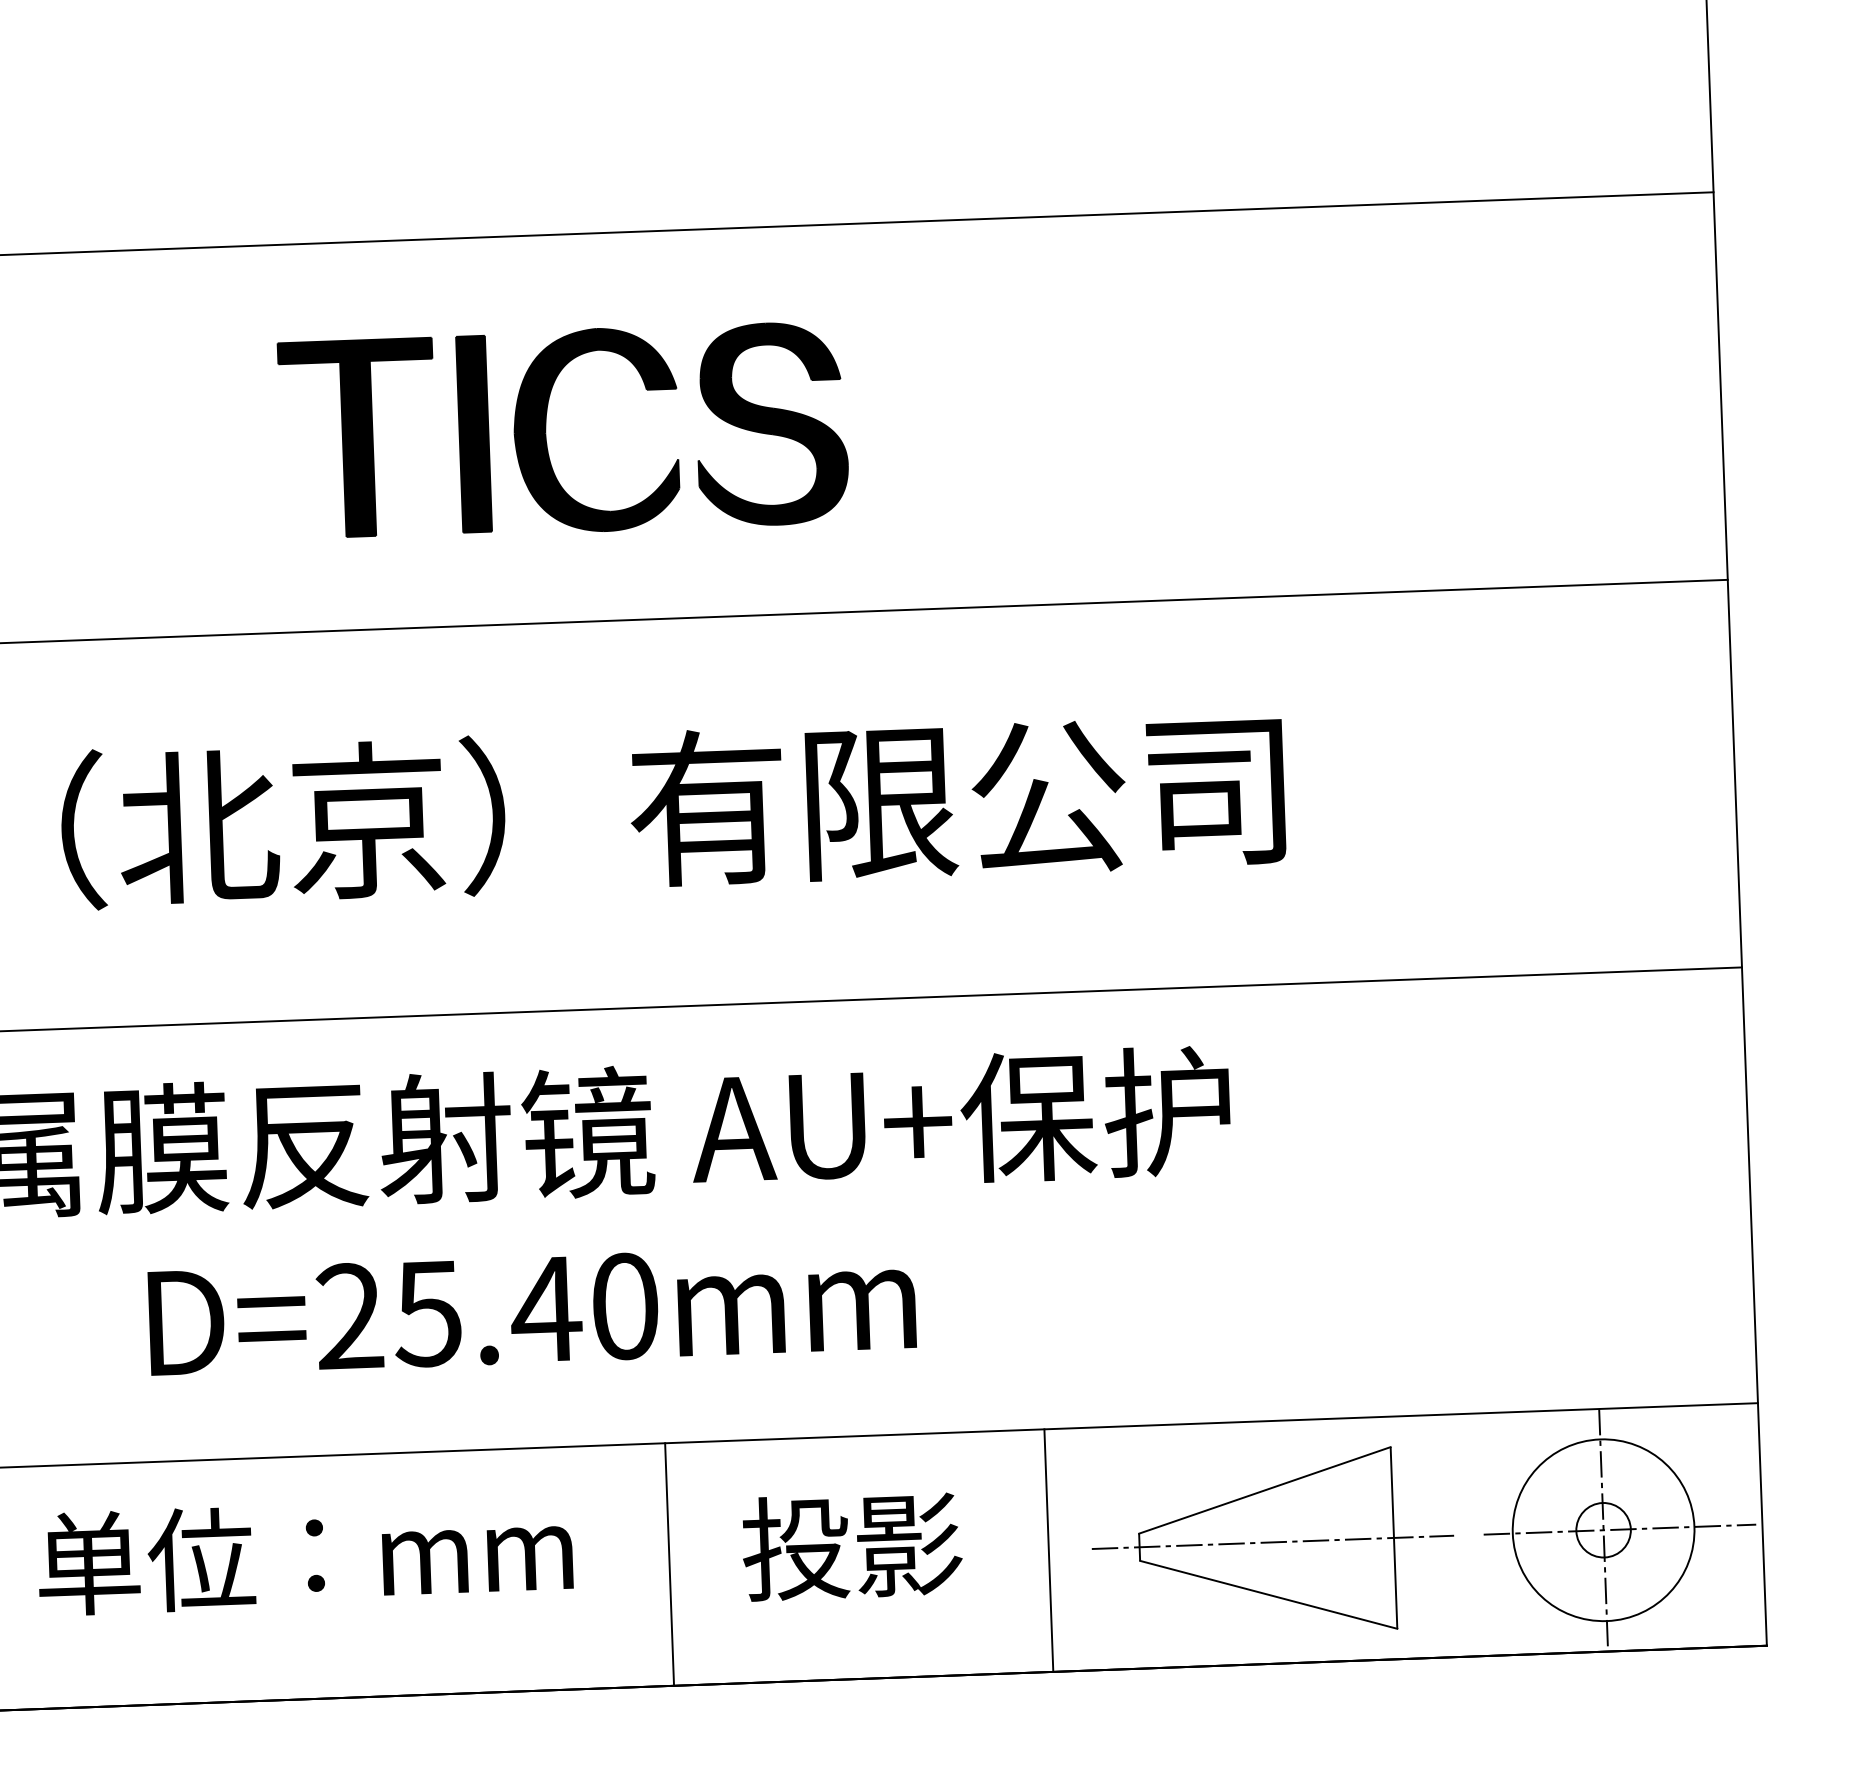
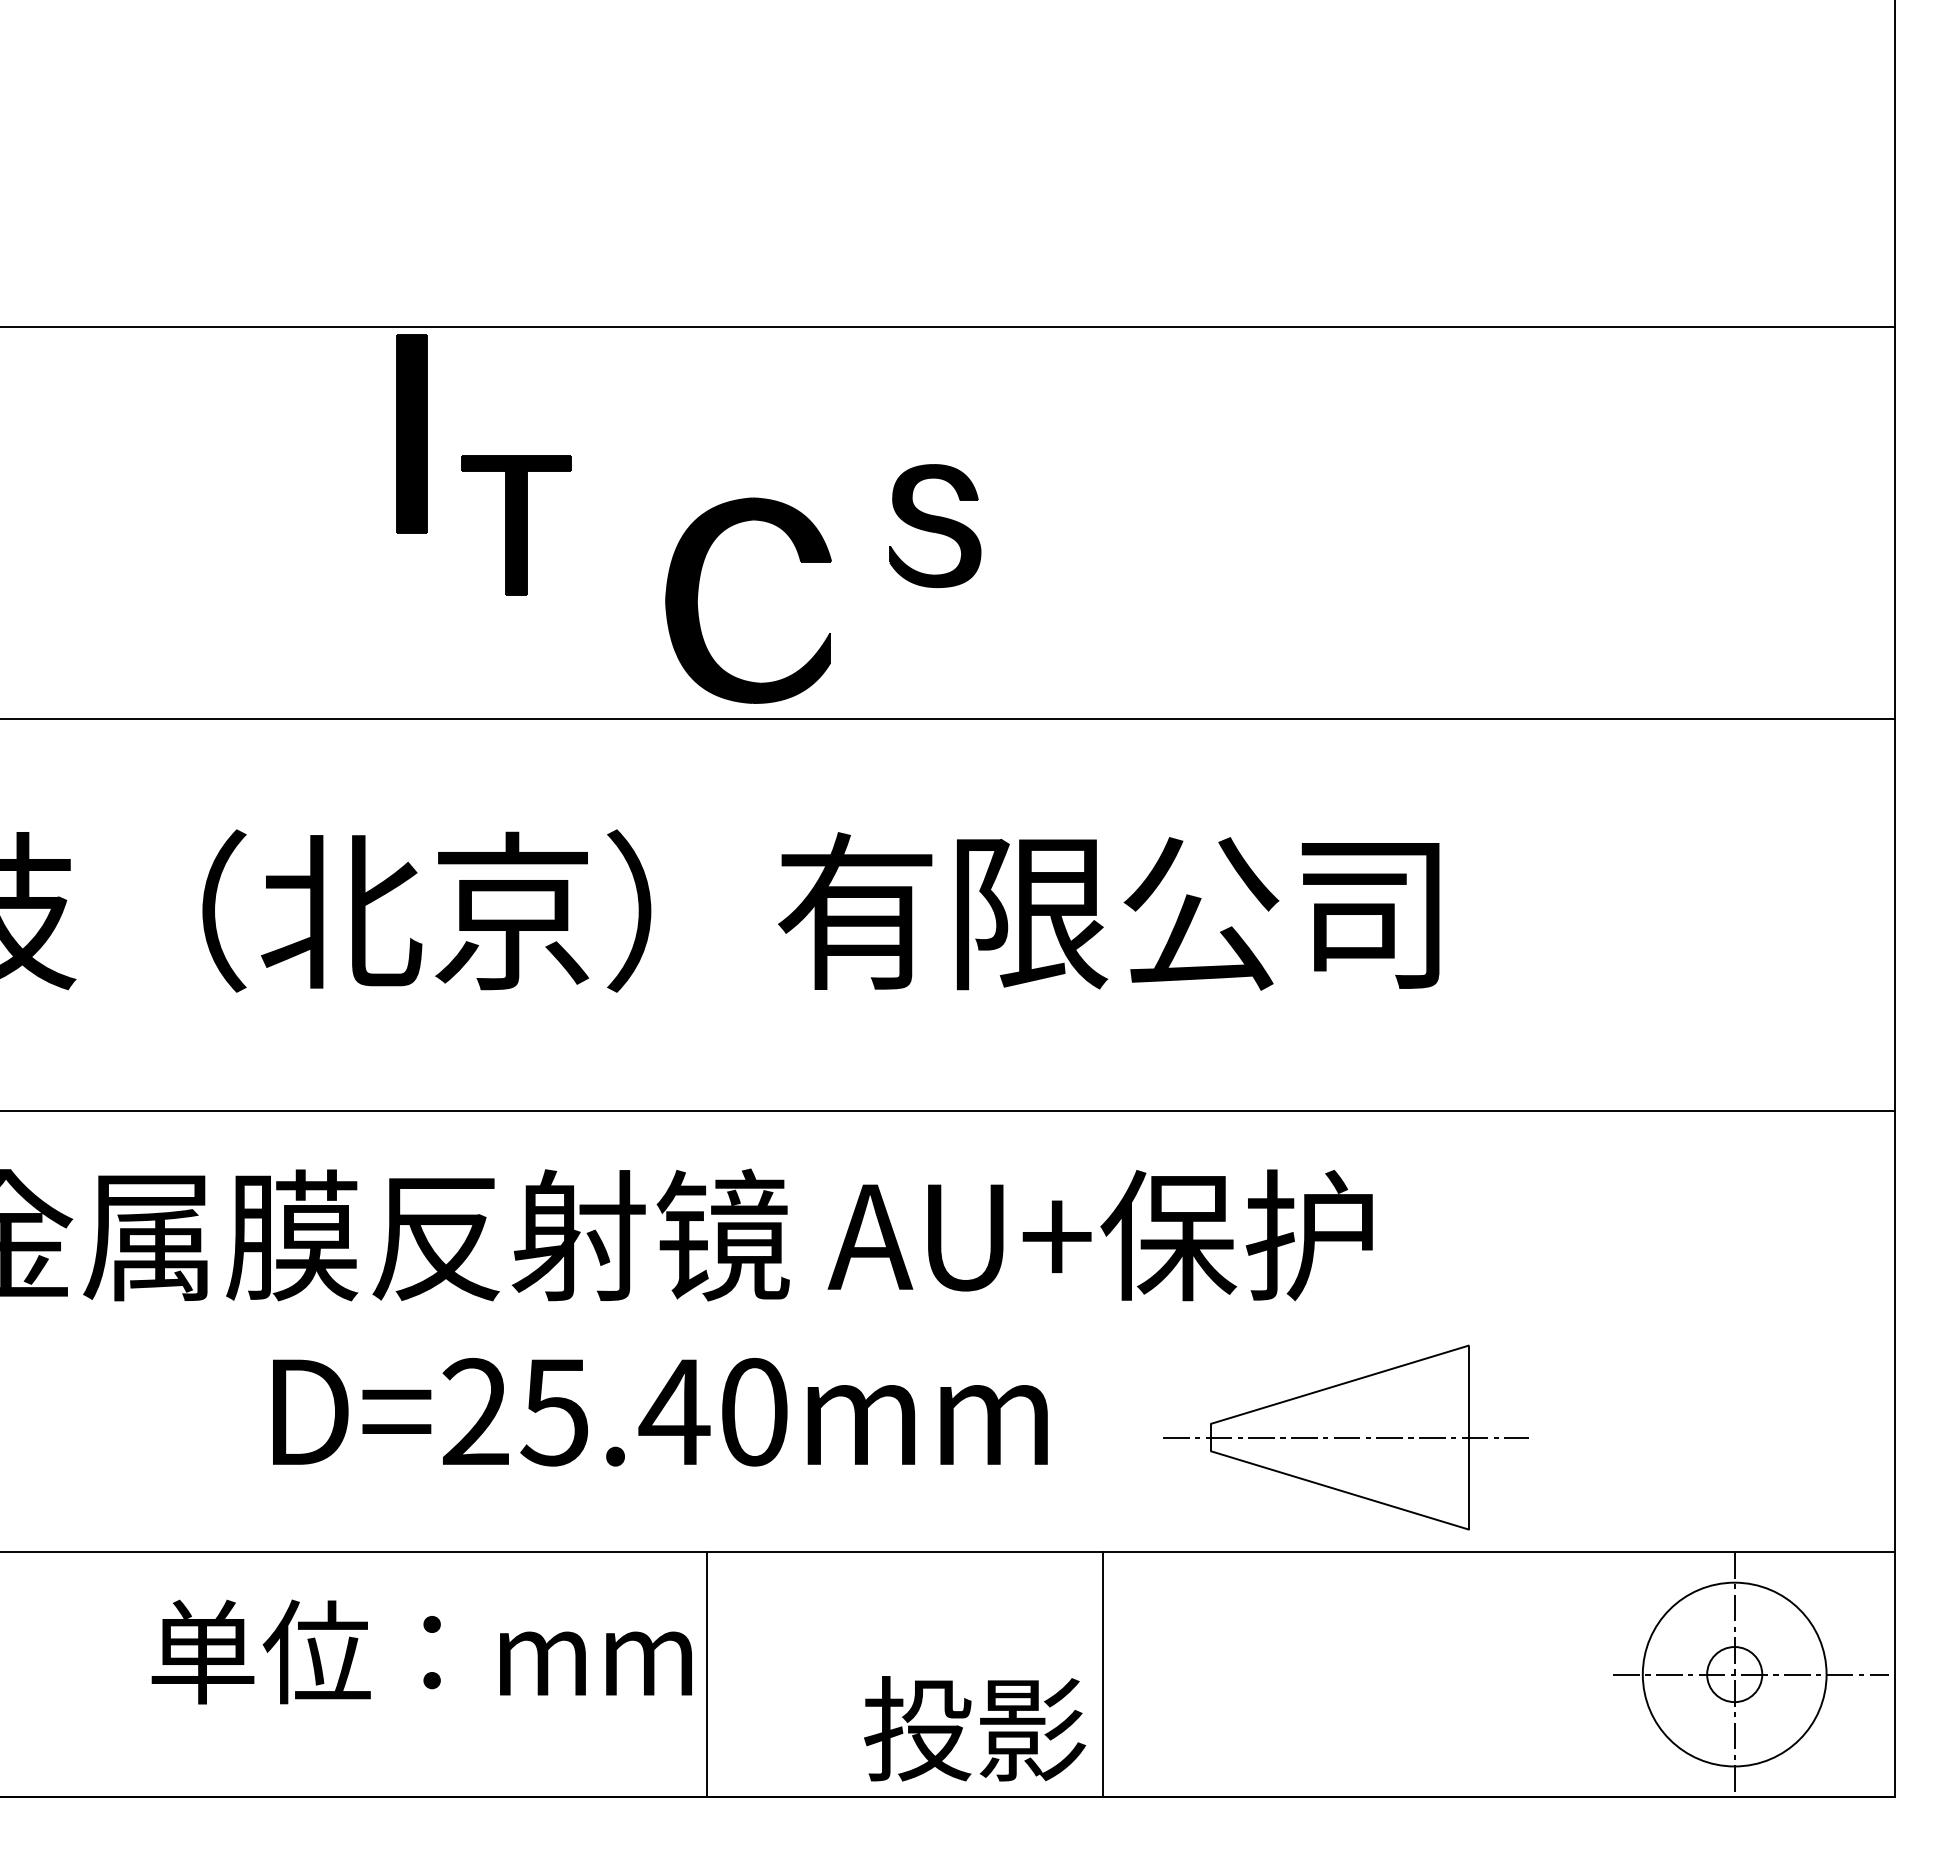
part: (772, 423) -> (935, 525), size x0.6
part: (546, 426) -> (698, 595), moved
part: (473, 433) -> (411, 433), moved
part: (357, 437) -> (516, 524), size x0.7
part: (1272, 1542) -> (1345, 1437), moved
text: (851, 1545) -> (974, 1728), moved
line: (1048, 1550) -> (1103, 1674), moved
line: (669, 1564) -> (706, 1674), moved

